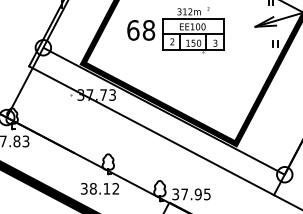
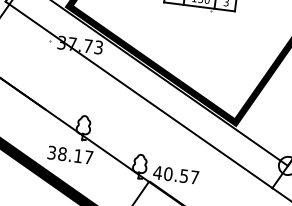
text: (115, 188) -> (88, 157), 38.12 -> 38.17
text: (191, 194) -> (176, 175), 37.95 -> 40.57

